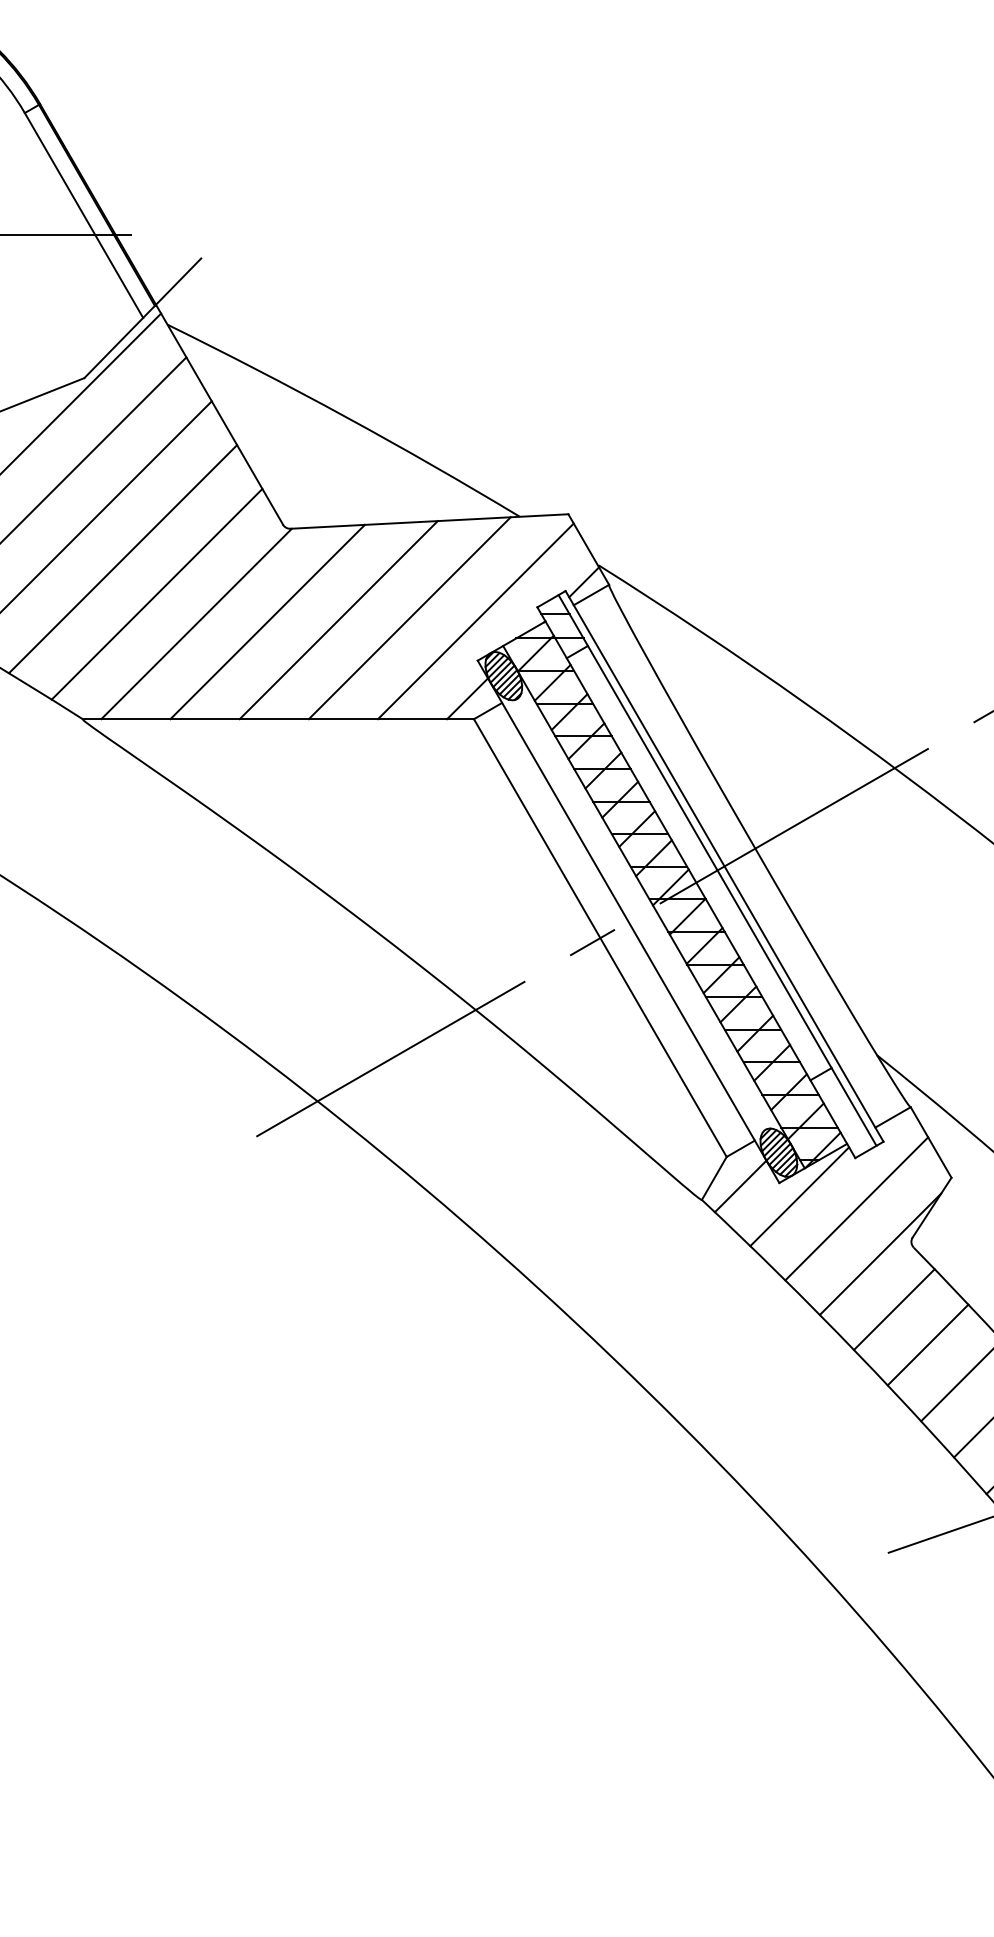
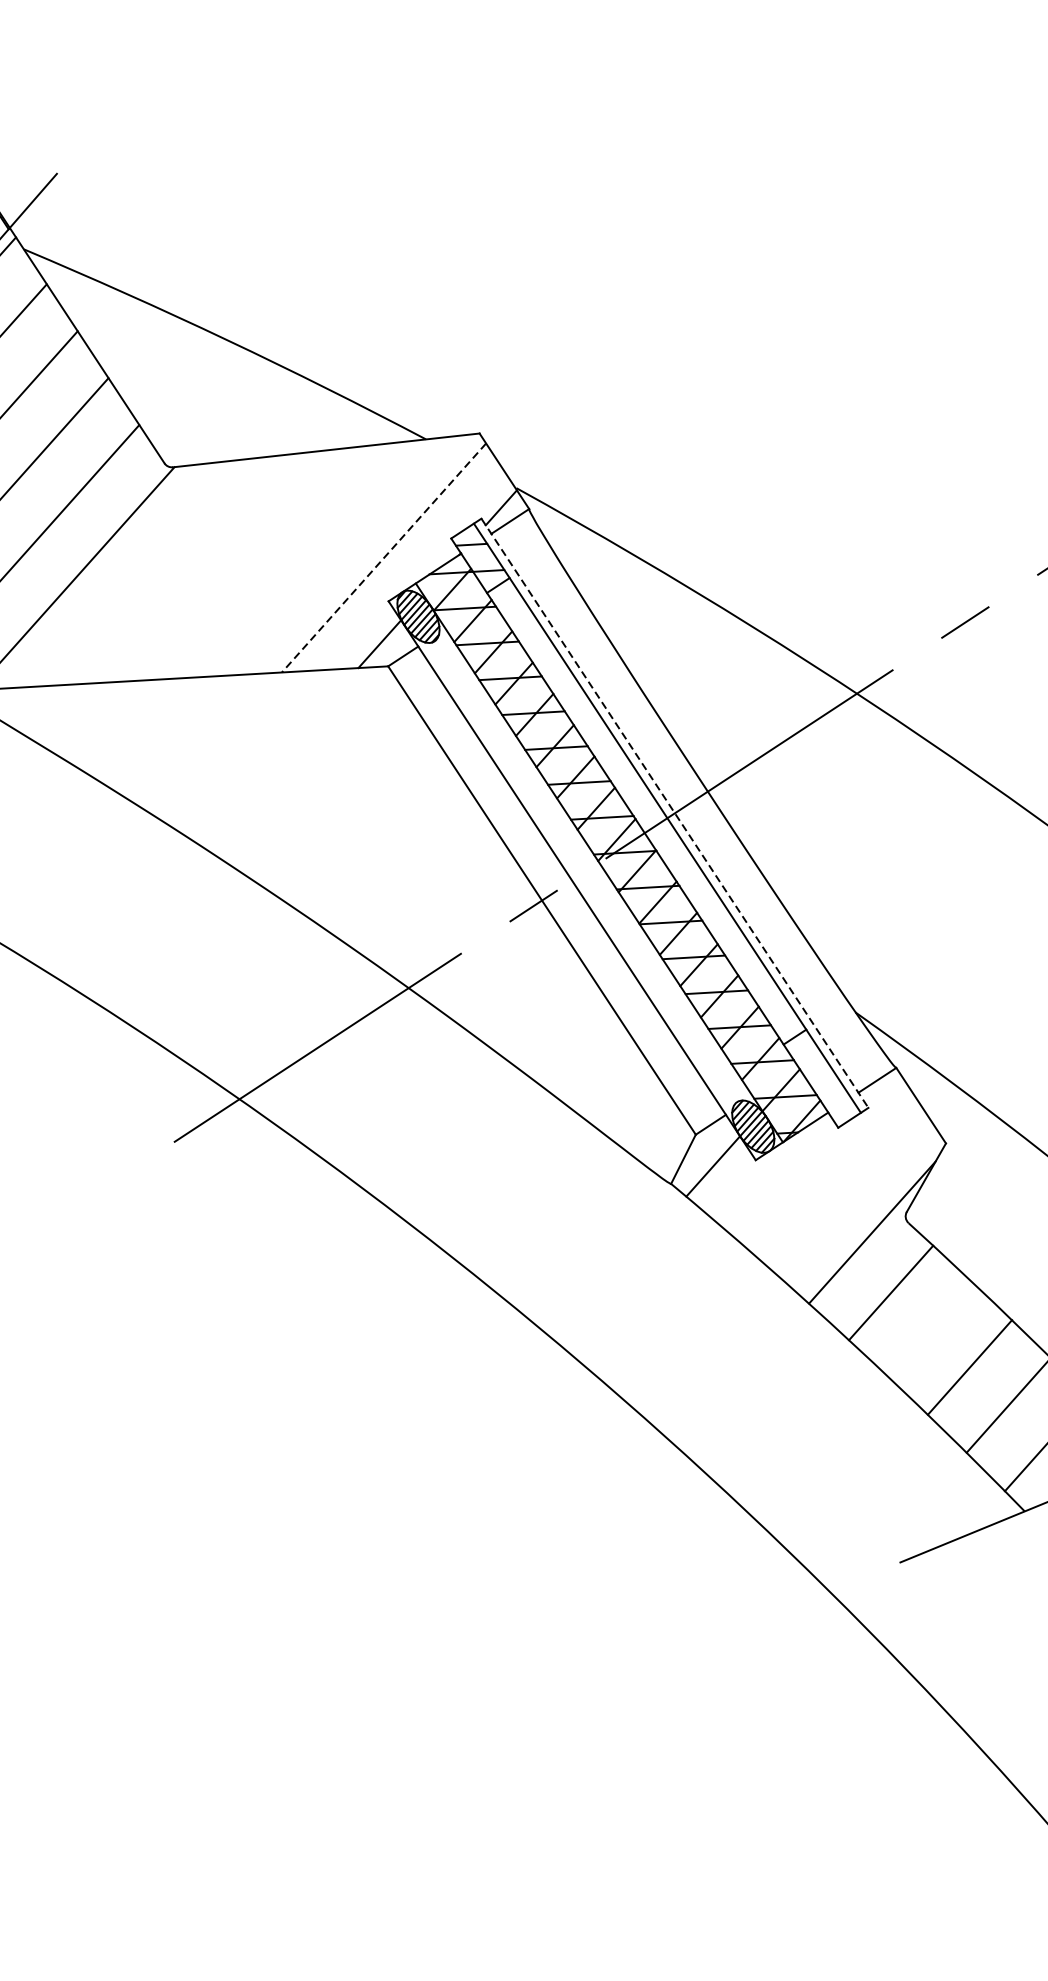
line: (409, 618) -> (310, 559), removed
line: (338, 620) -> (231, 565), removed
line: (267, 621) -> (153, 571), removed
line: (475, 621) -> (383, 558), solid -> dashed
line: (724, 866) -> (674, 813), solid -> dashed
line: (799, 1196) -> (778, 1173), removed
line: (856, 1208) -> (842, 1183), removed
line: (927, 1344) -> (930, 1329), removed

